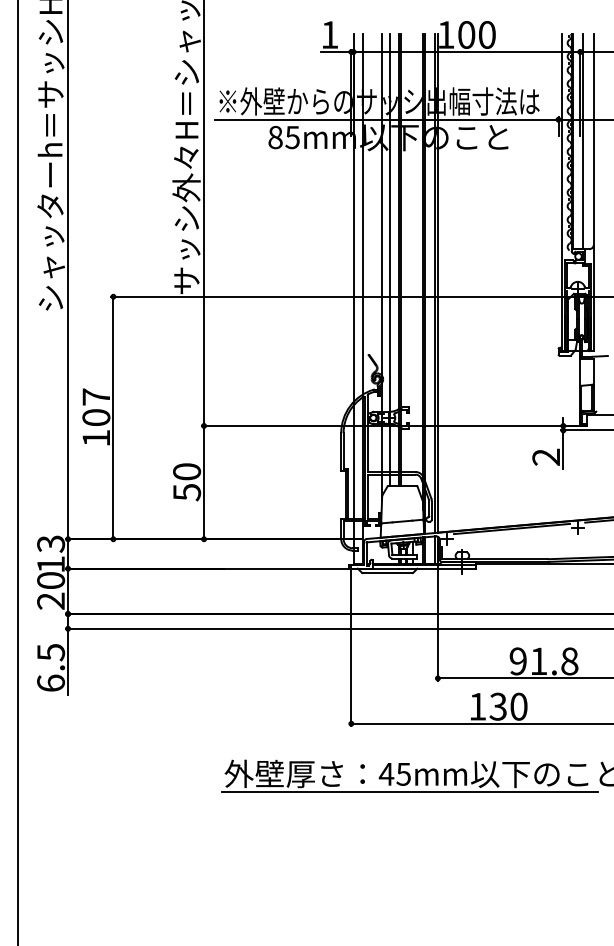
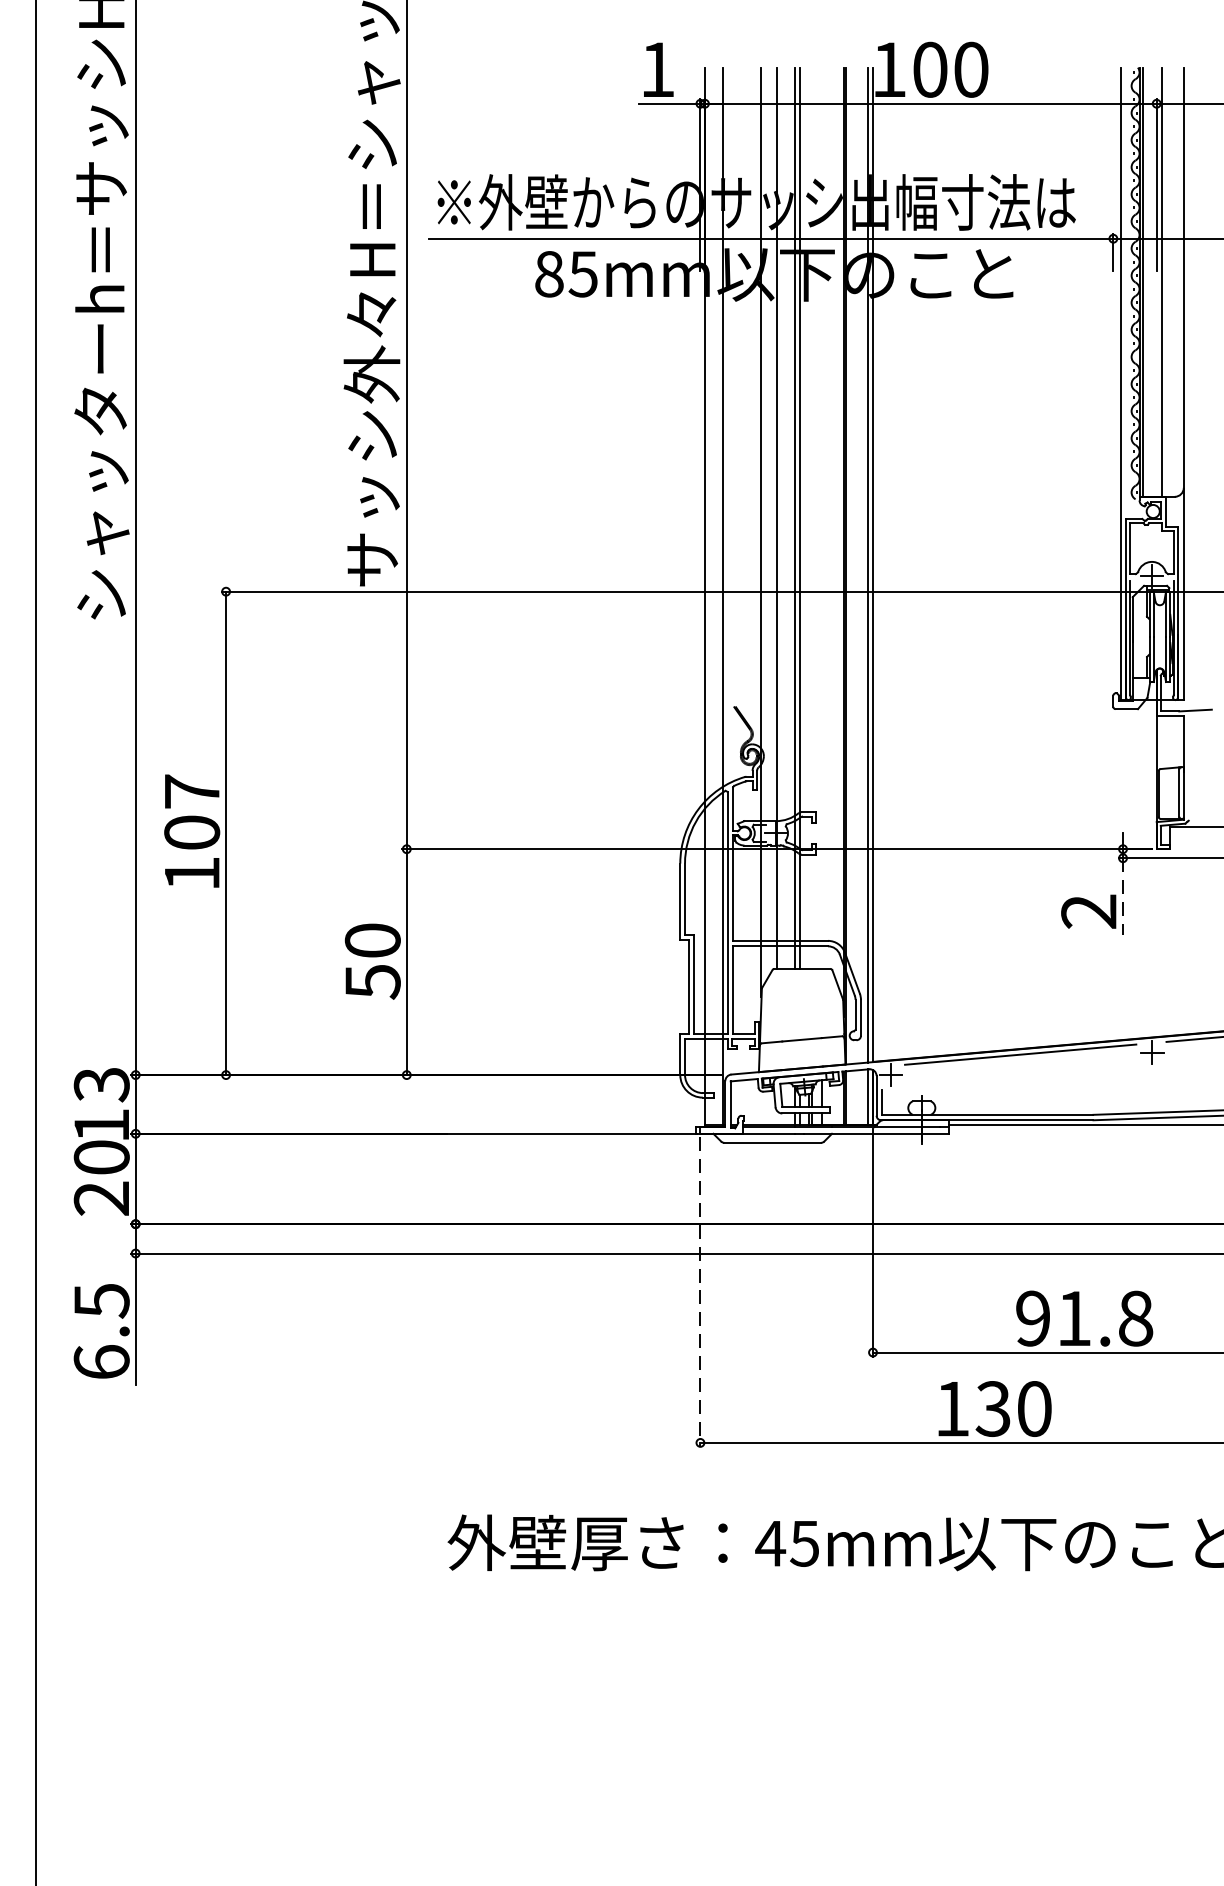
line: (563, 450) -> (1123, 898), solid -> dashed
line: (351, 648) -> (700, 1292), solid -> dashed
line: (409, 791) -> (816, 1577), removed

